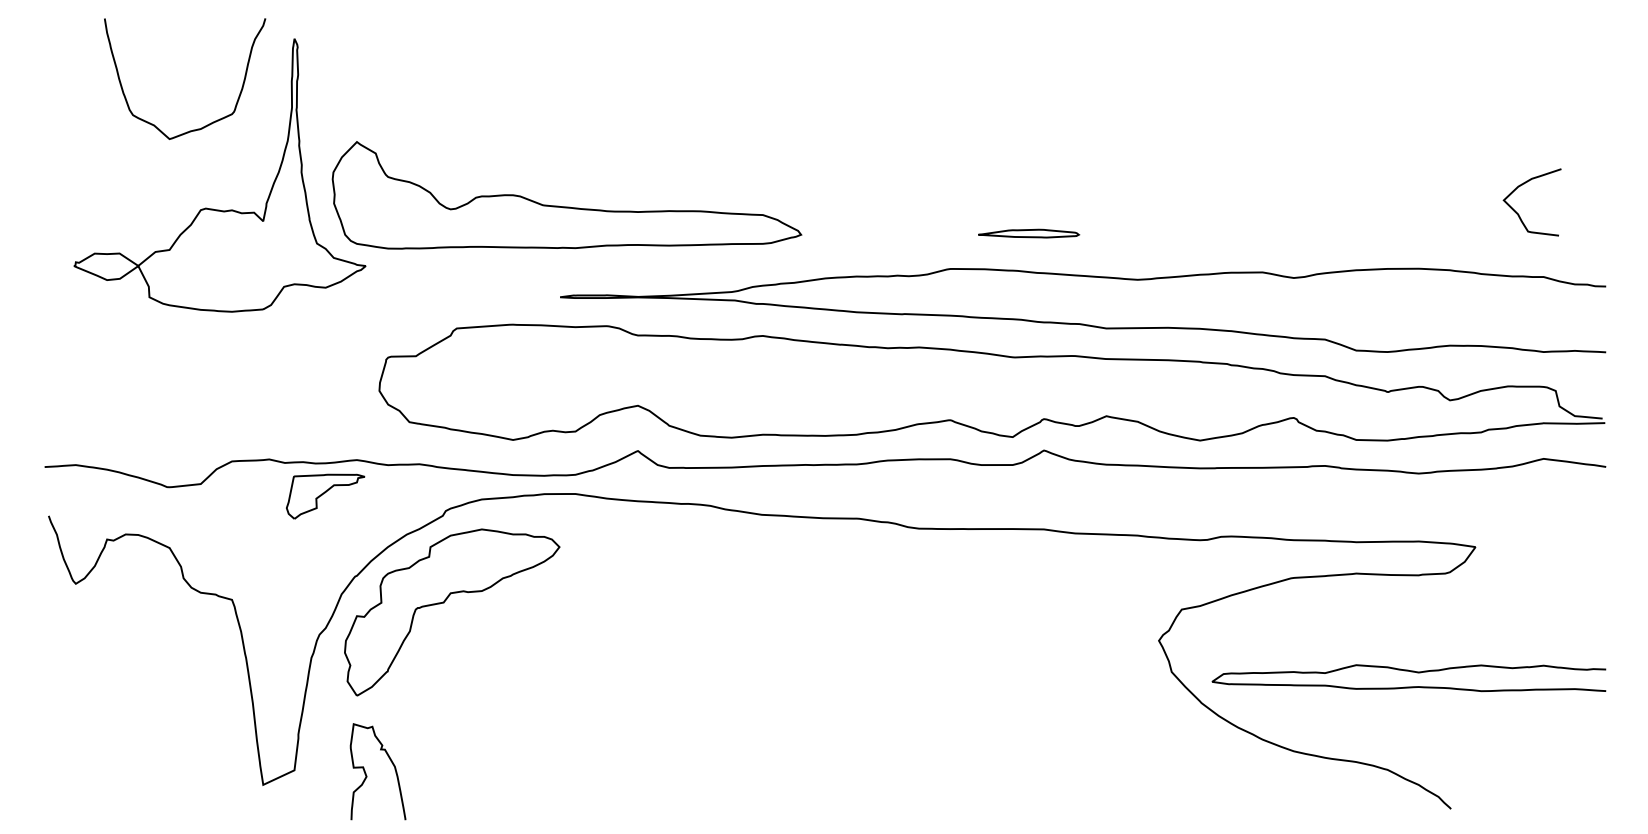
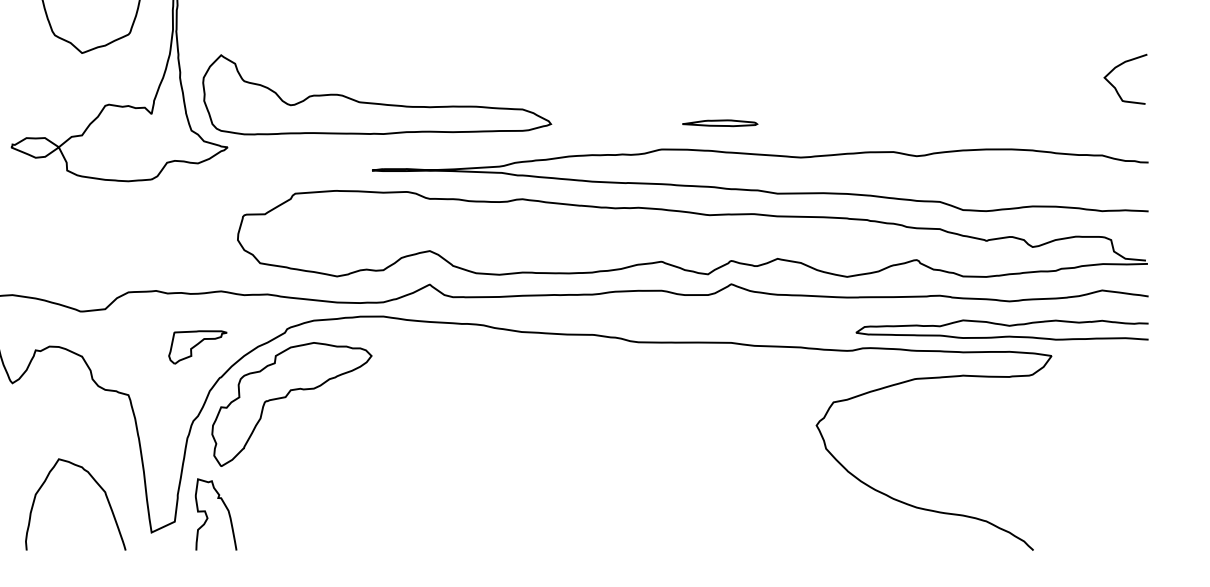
curve: (1519, 214) -> (1116, 88), moved
part: (325, 496) -> (197, 347), moved
curve: (1411, 672) -> (1004, 325), moved
curve: (189, 719) -> (96, 483), added
curve: (367, 775) -> (208, 517), moved

